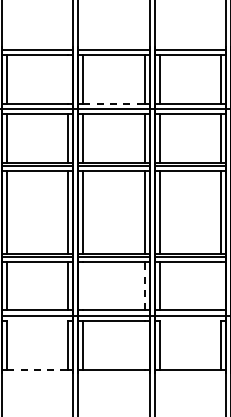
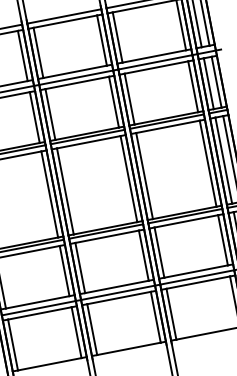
line: (68, 79) -> (22, 55), added
line: (113, 103) -> (74, 71), dashed -> solid
line: (144, 285) -> (143, 255), dashed -> solid
line: (83, 286) -> (80, 268), added
line: (220, 286) -> (223, 240), added
line: (37, 320) -> (39, 313), added
line: (189, 320) -> (197, 282), added
line: (144, 344) -> (155, 316), added
line: (37, 369) -> (49, 364), dashed -> solid

